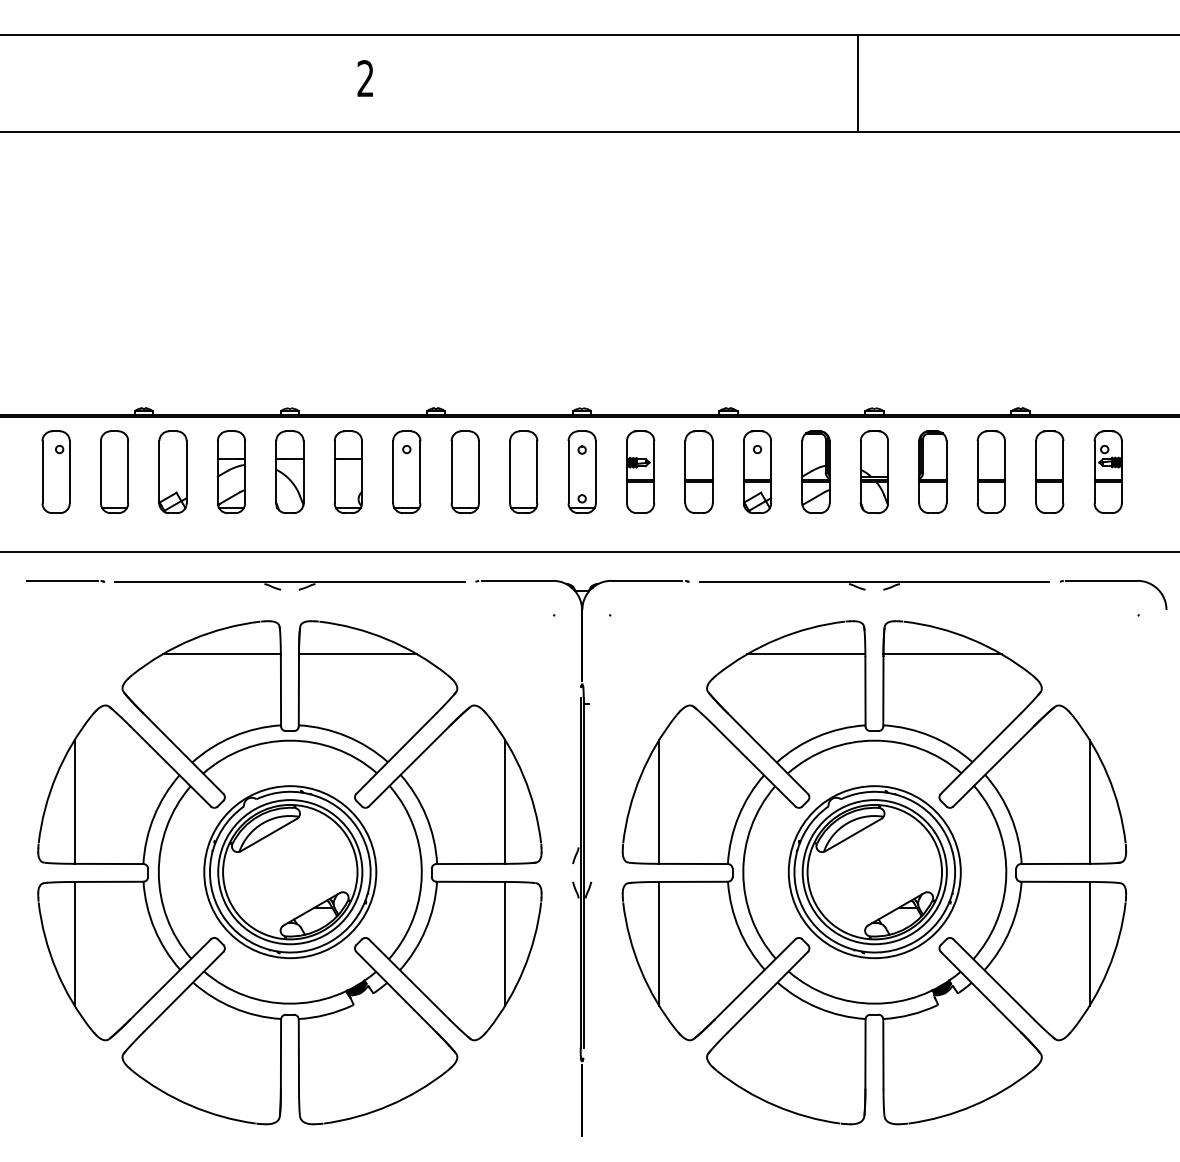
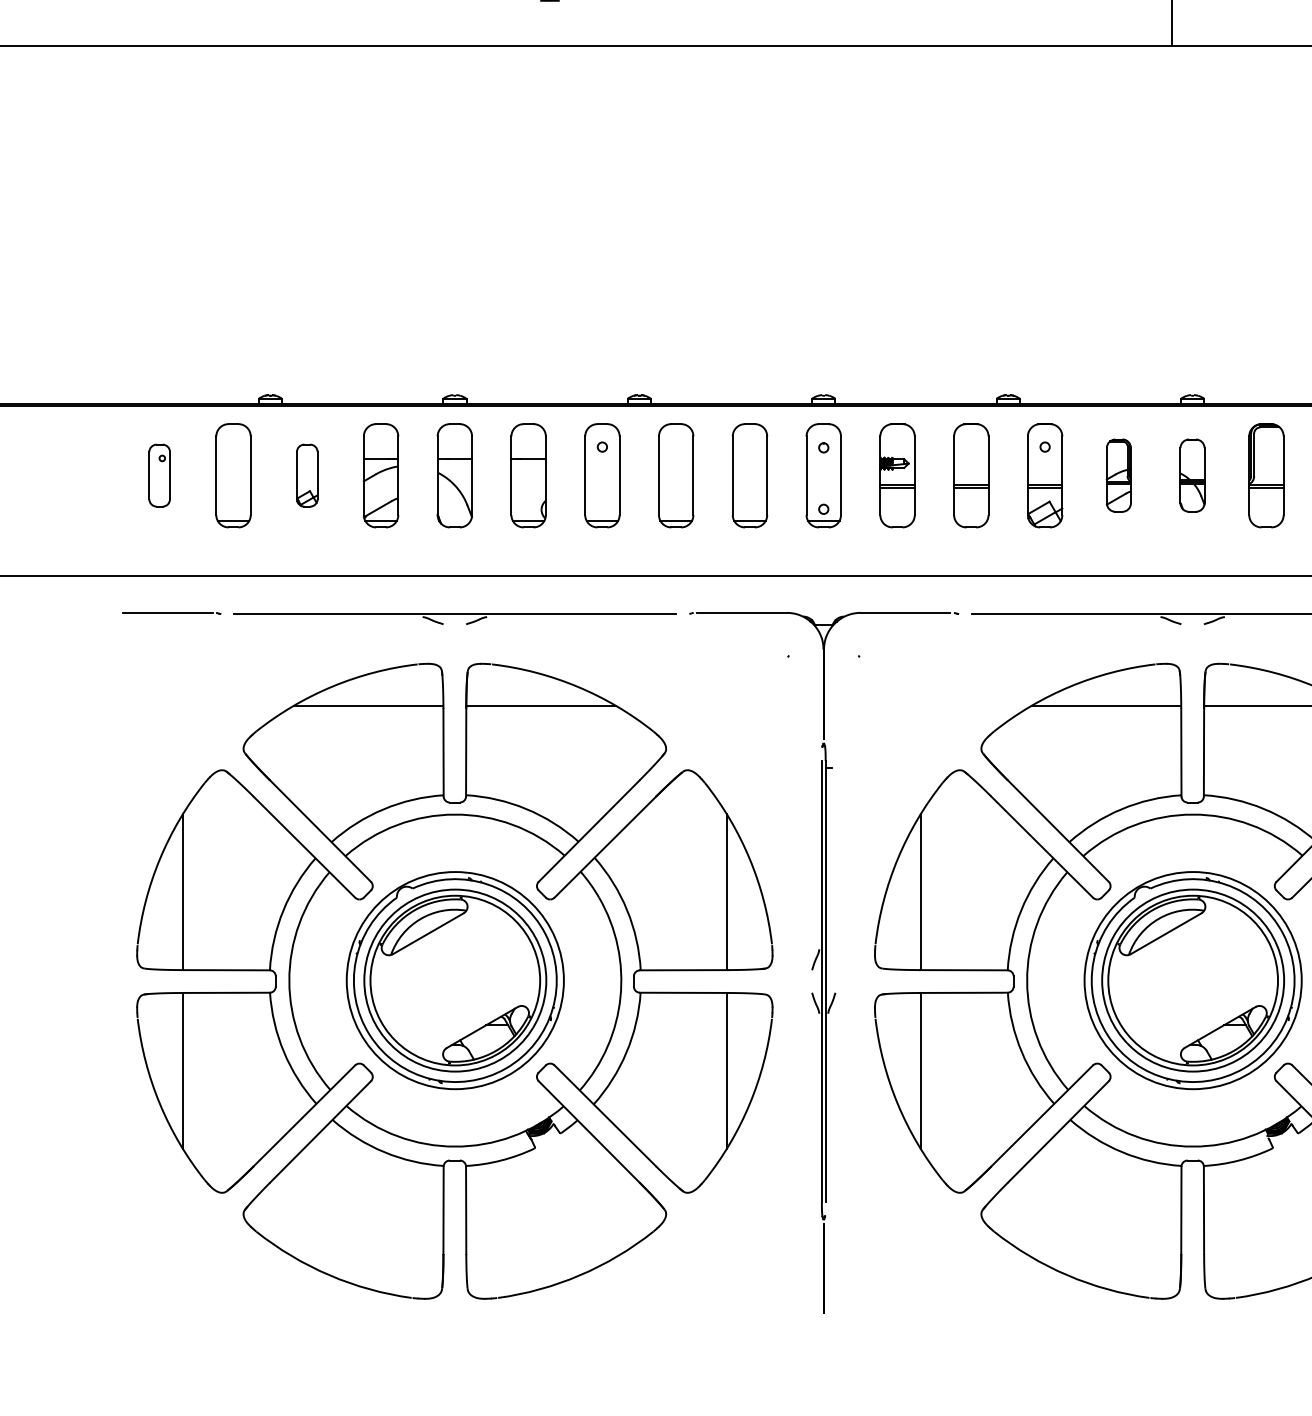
part: (55, 471) -> (158, 474), size x0.6
part: (172, 471) -> (306, 474), size x0.6
part: (815, 471) -> (1118, 474), size x0.7
part: (873, 471) -> (1191, 474), size x0.7

